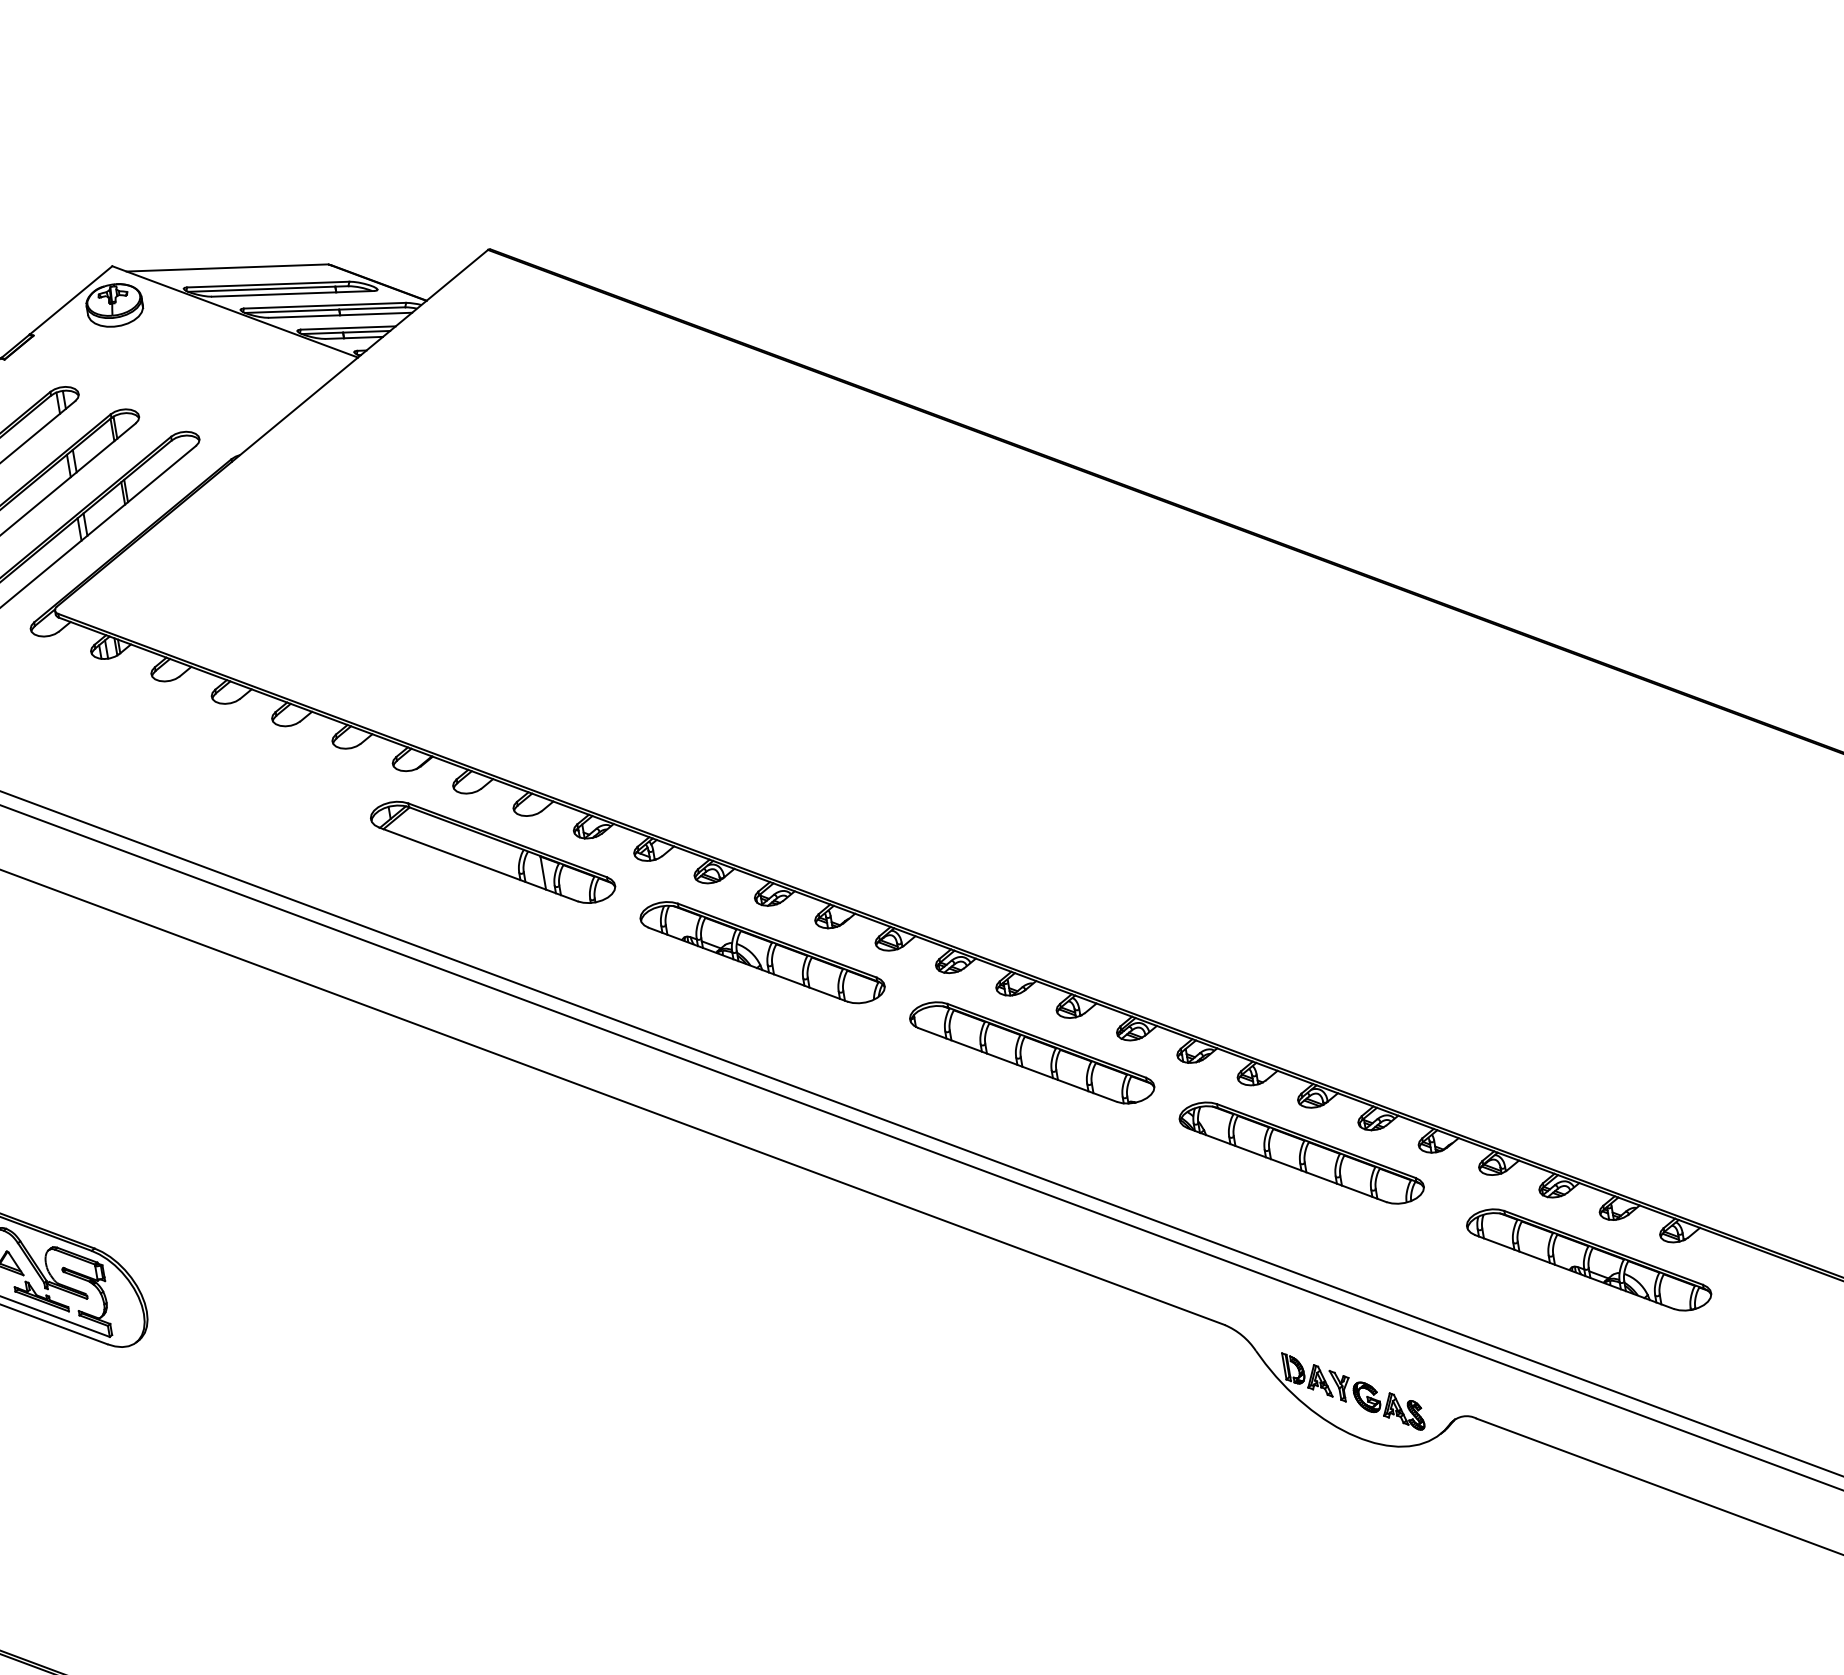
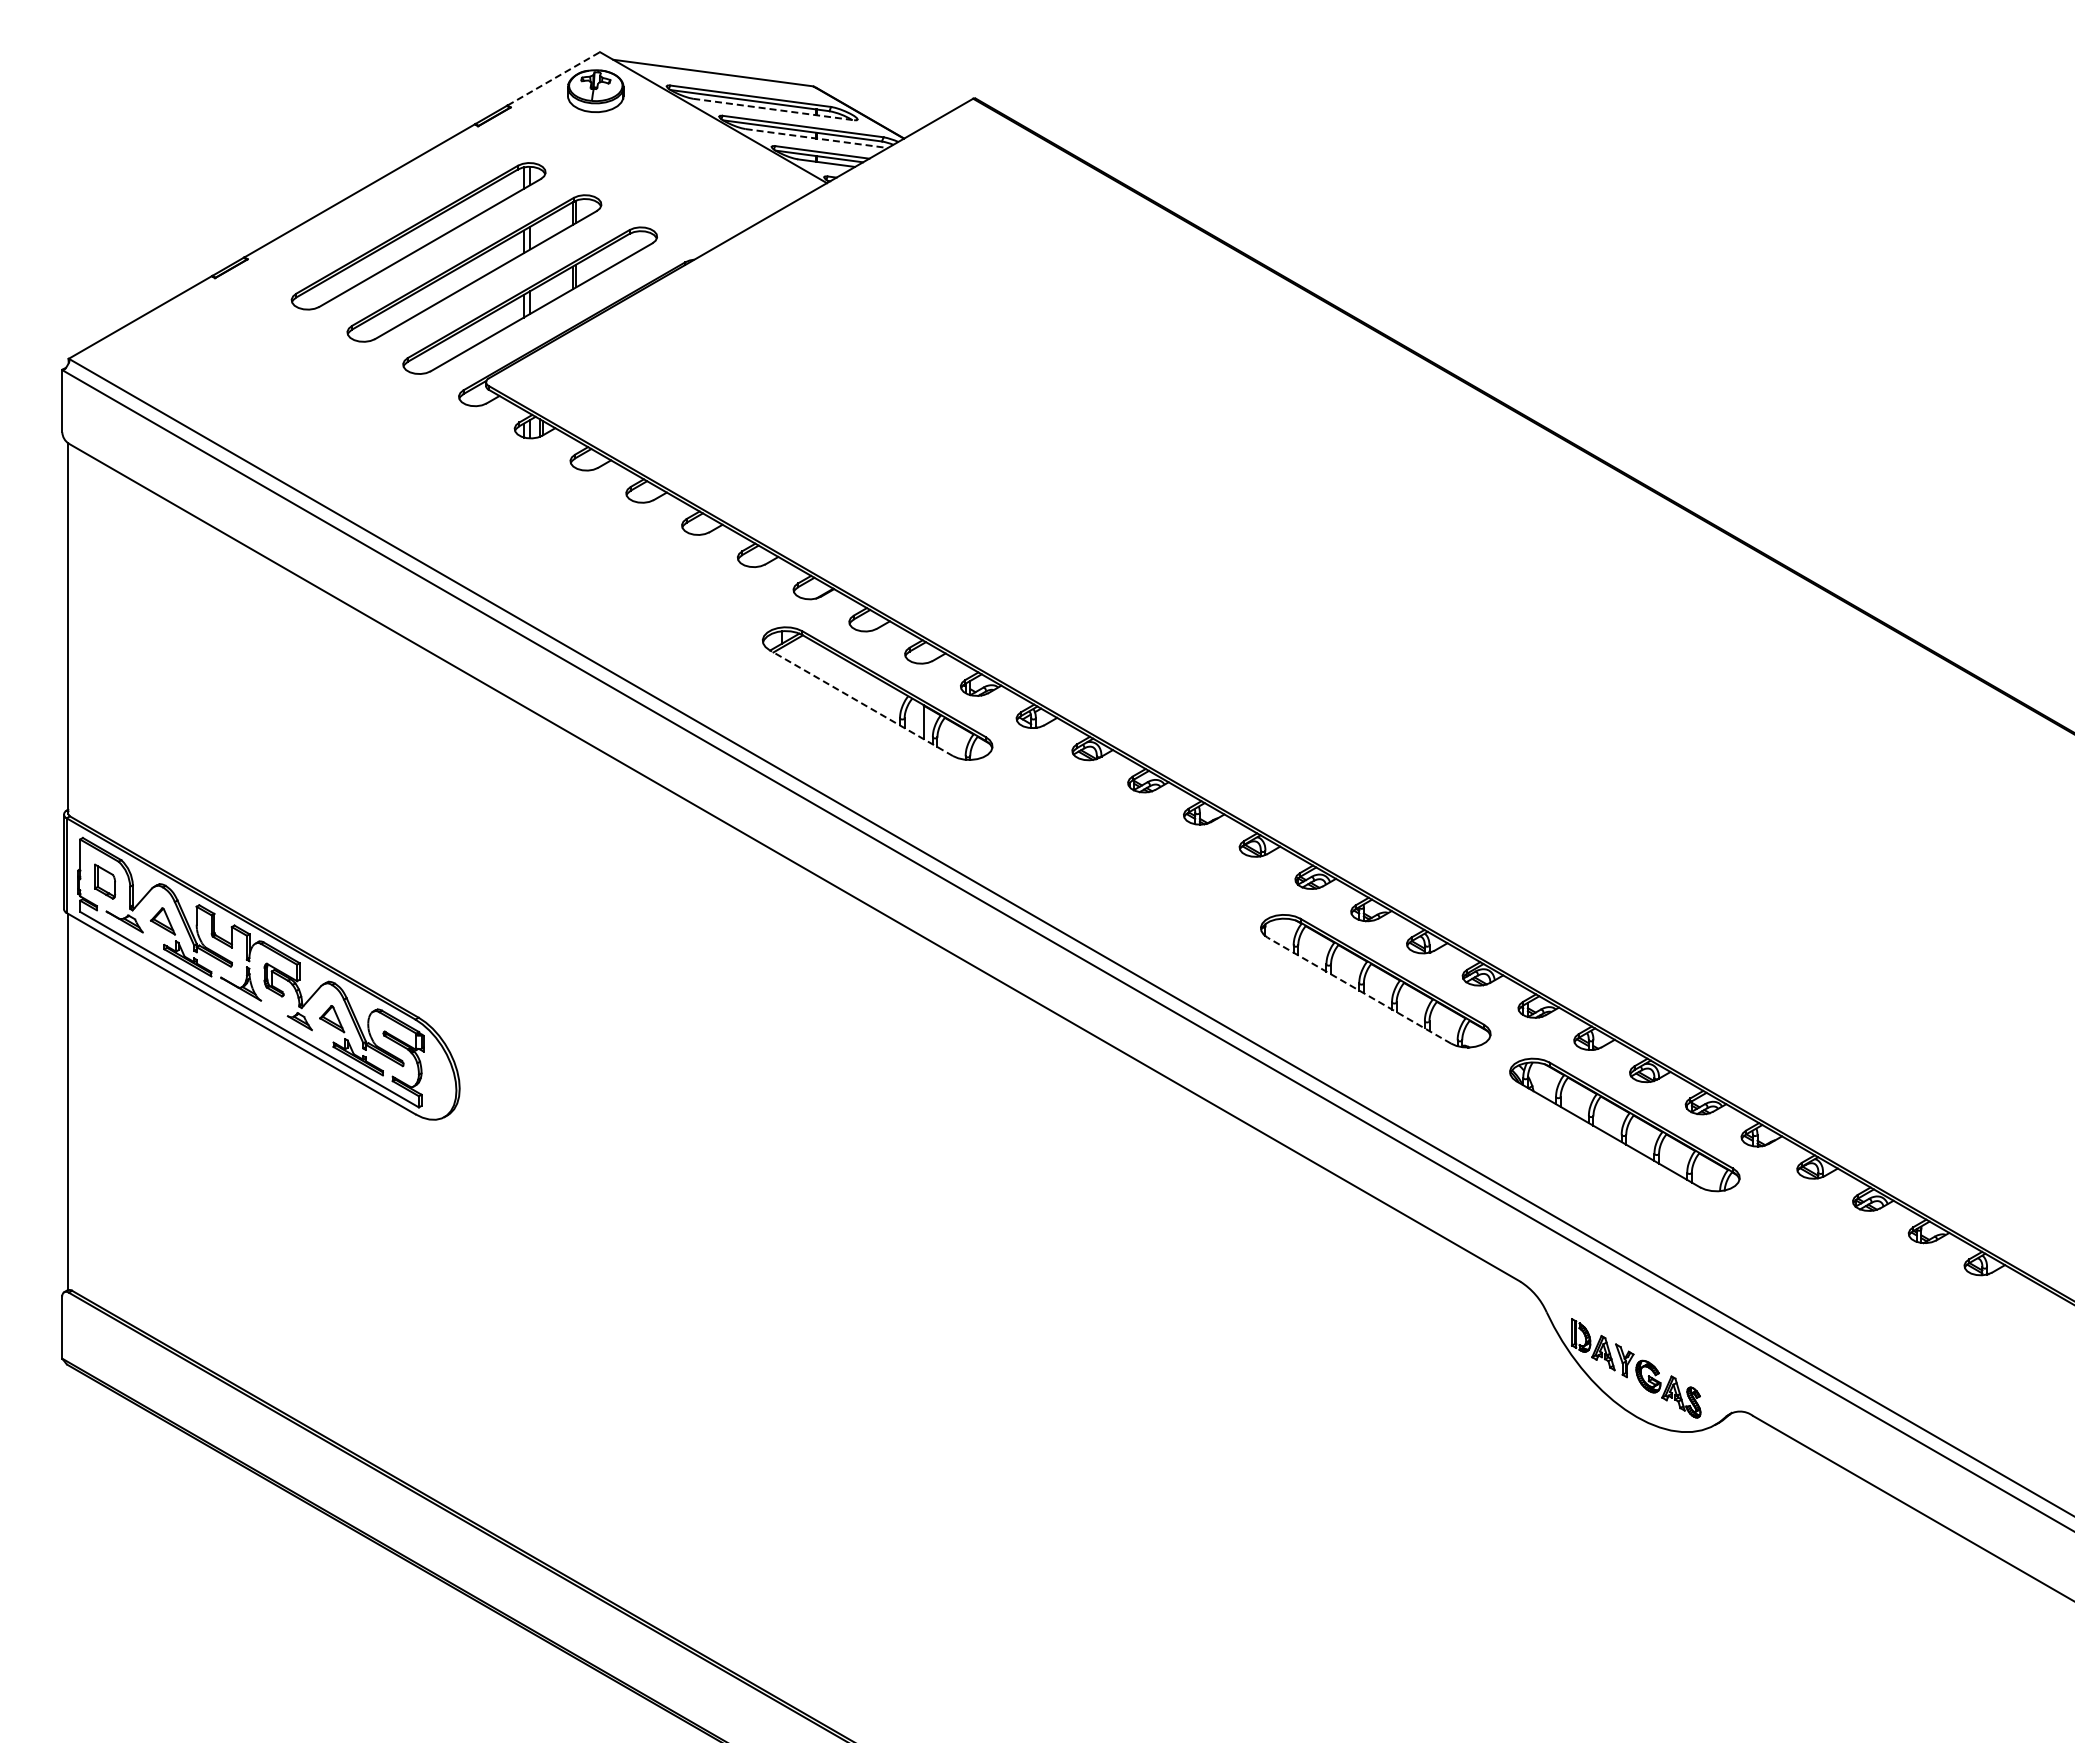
line: (293, 293) -> (774, 109), solid -> dashed
line: (71, 299) -> (554, 78), solid -> dashed
line: (340, 315) -> (816, 138), solid -> dashed
line: (478, 864) -> (861, 703), solid -> dashed
part: (762, 952) -> (1126, 837), removed
line: (1017, 1064) -> (1359, 990), solid -> dashed
part: (1589, 1260) -> (1890, 1278), removed

